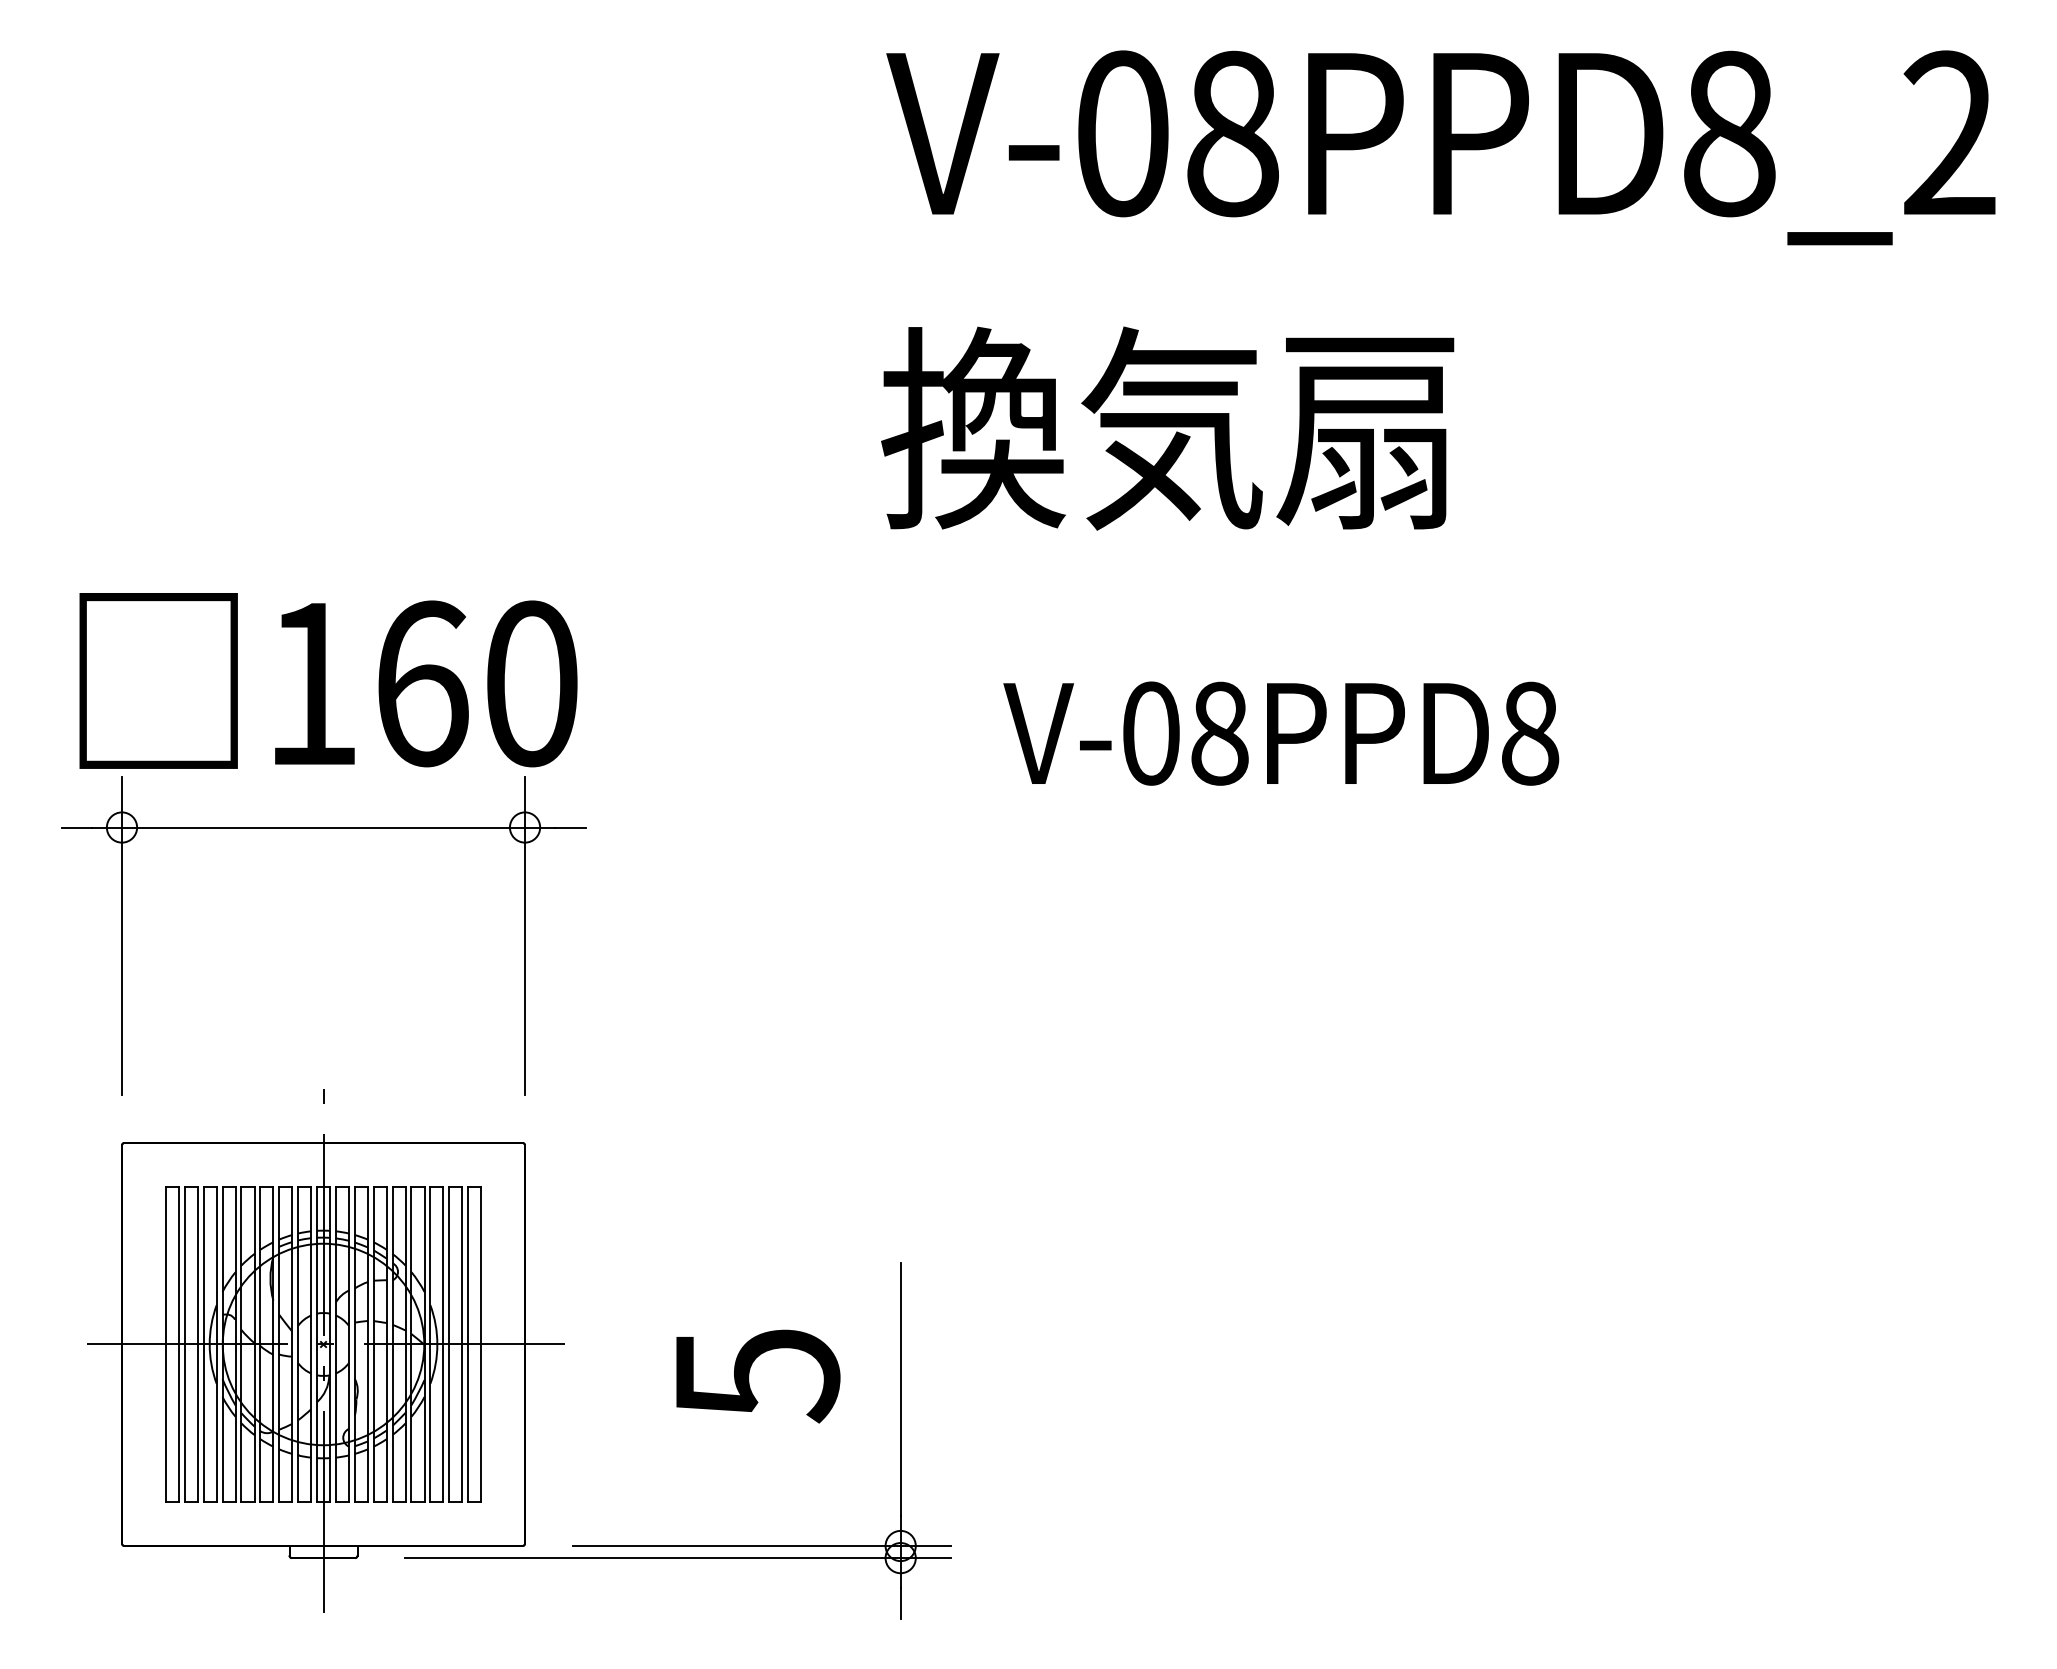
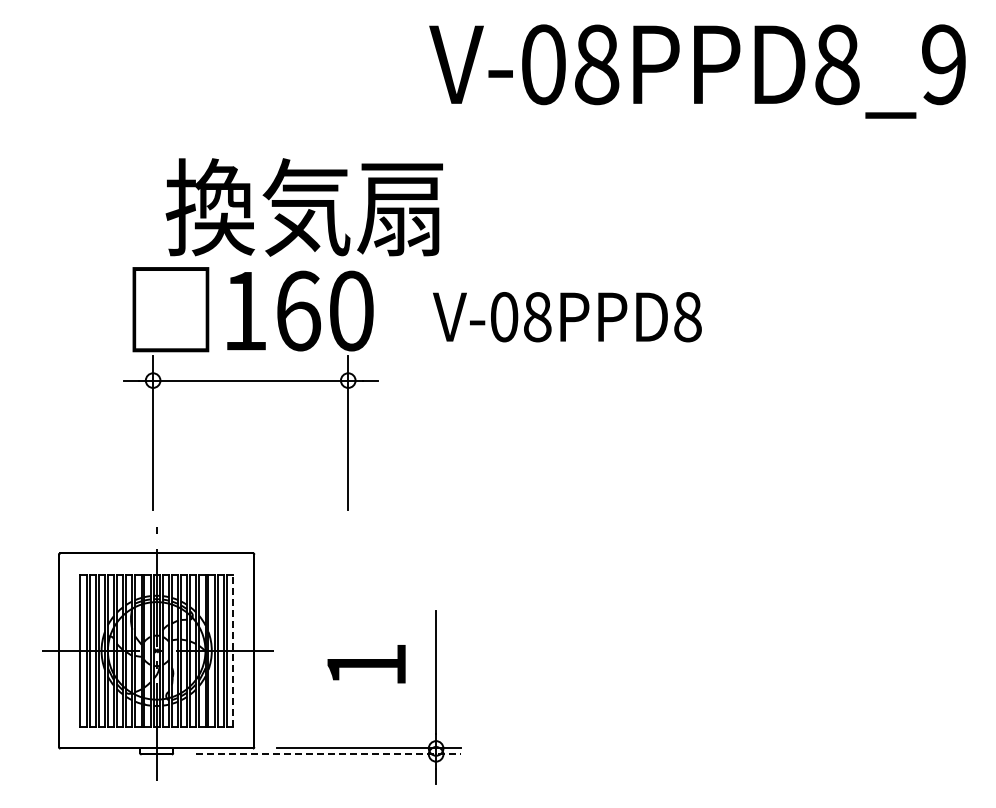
text: (1948, 133) -> (943, 64), V-08PPD8_2 -> V-08PPD8_9
text: (1165, 428) -> (303, 207), moved
text: (1281, 734) -> (567, 317), moved
part: (323, 829) -> (250, 381), moved
line: (482, 1343) -> (233, 650), solid -> dashed
text: (756, 1376) -> (366, 666), 5 -> 1
line: (678, 1558) -> (328, 754), solid -> dashed

